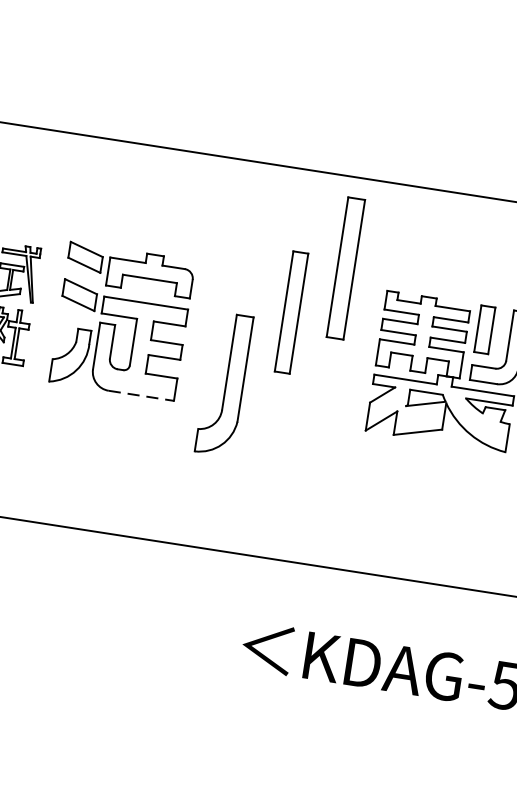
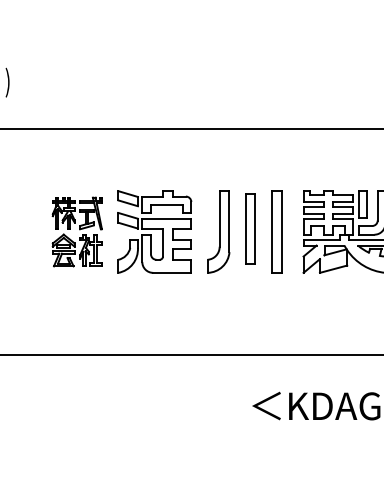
part: (345, 267) -> (276, 231), moved
part: (291, 311) -> (250, 228), moved
part: (224, 383) -> (218, 231), moved
line: (141, 395) -> (172, 272), dashed -> solid

